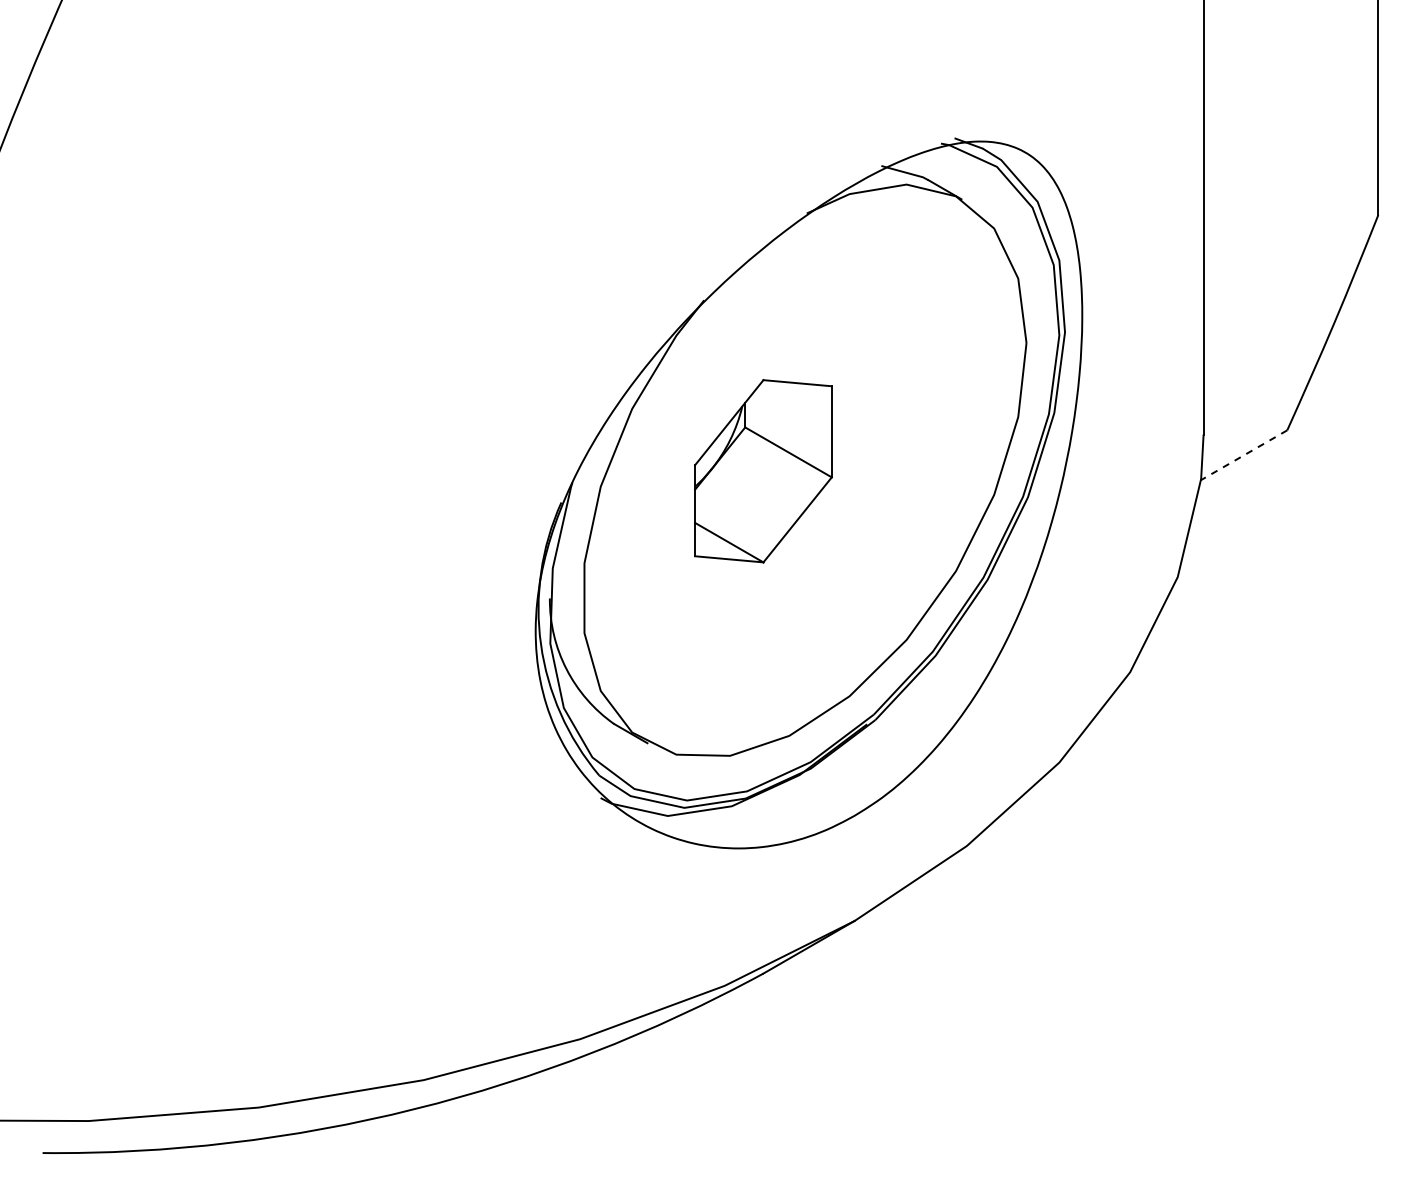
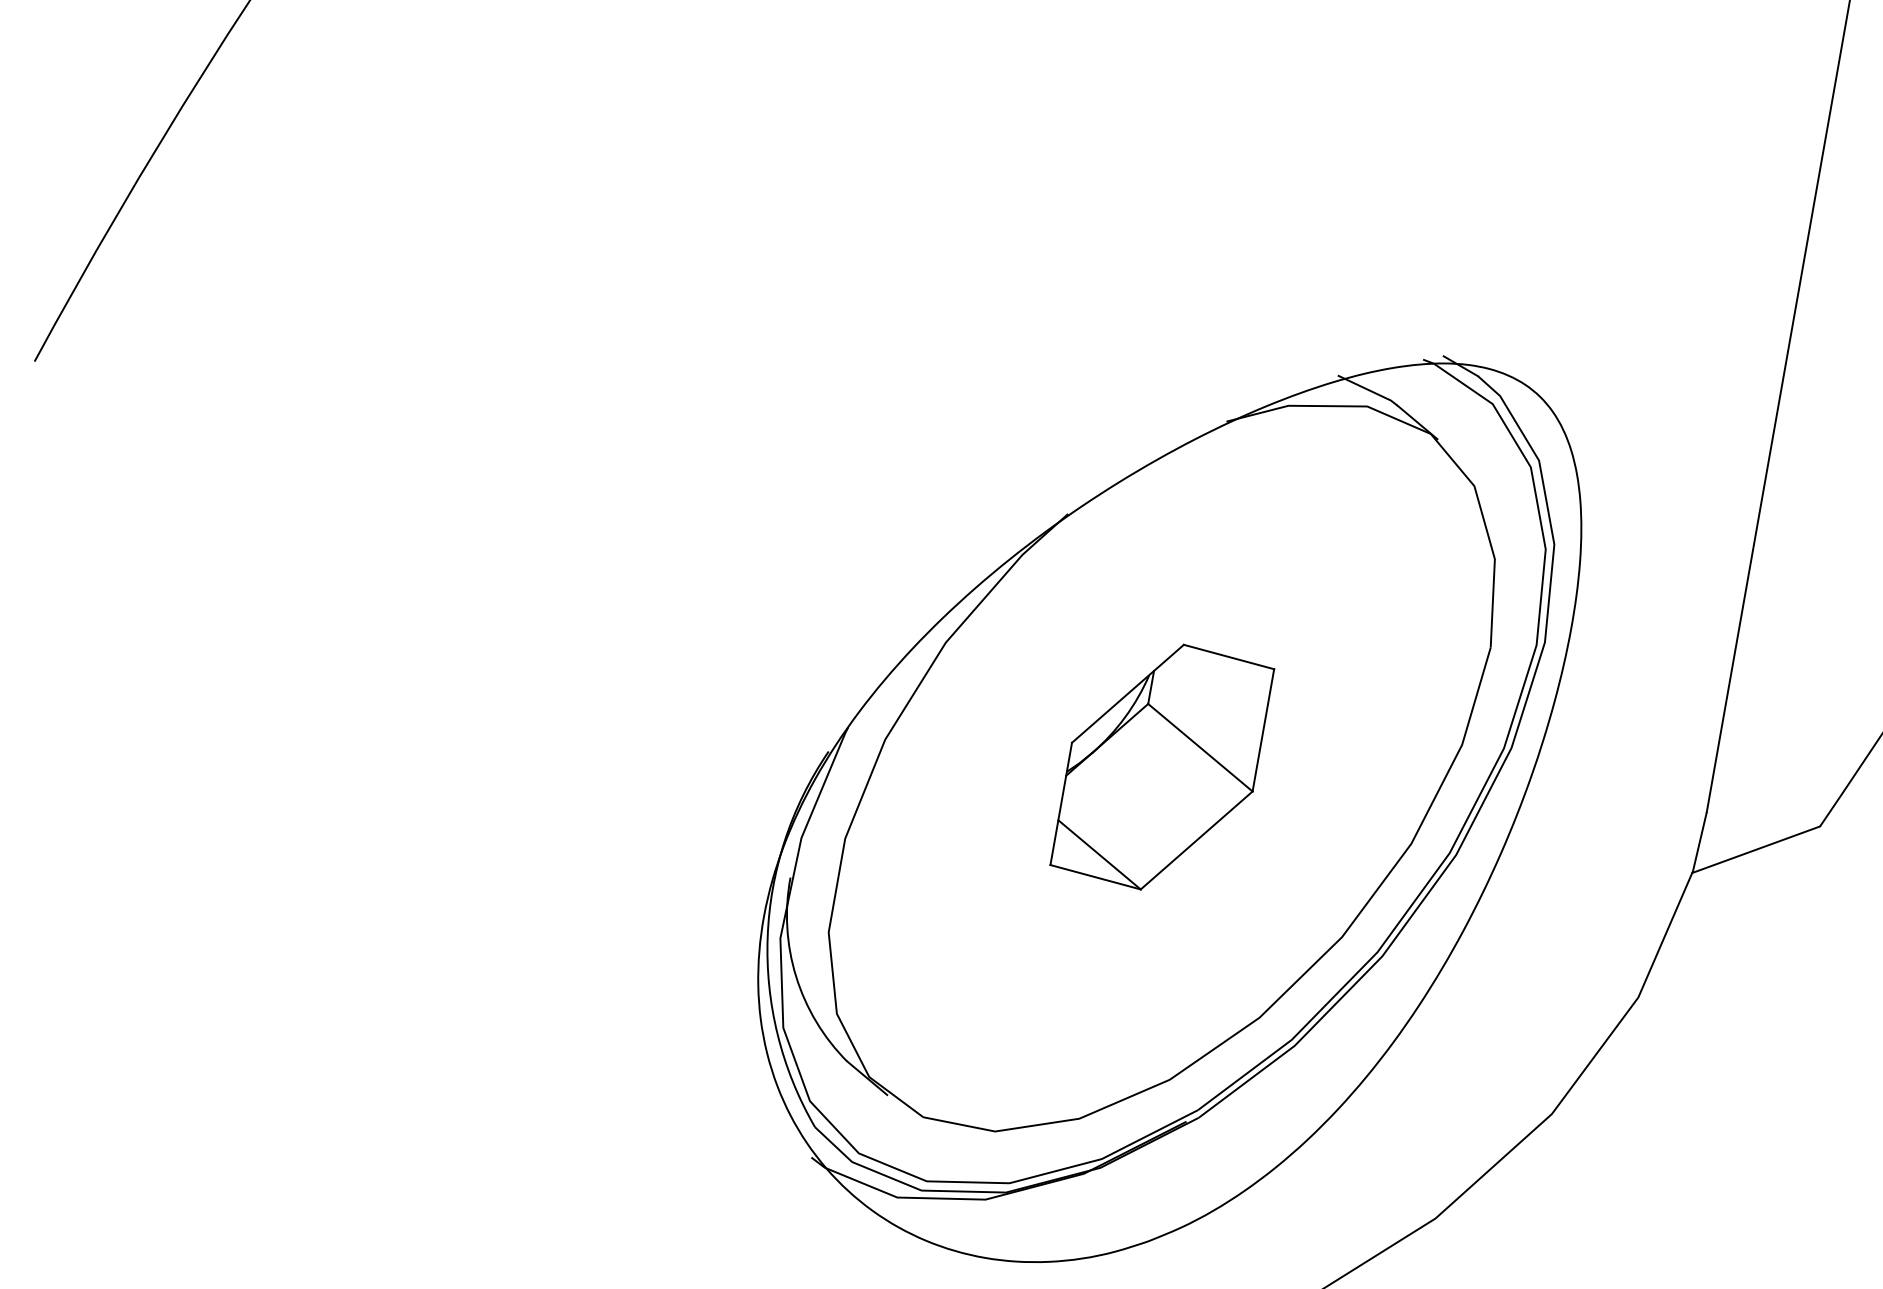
line: (1244, 455) -> (1756, 850), dashed -> solid
part: (763, 471) -> (1162, 767), moved

